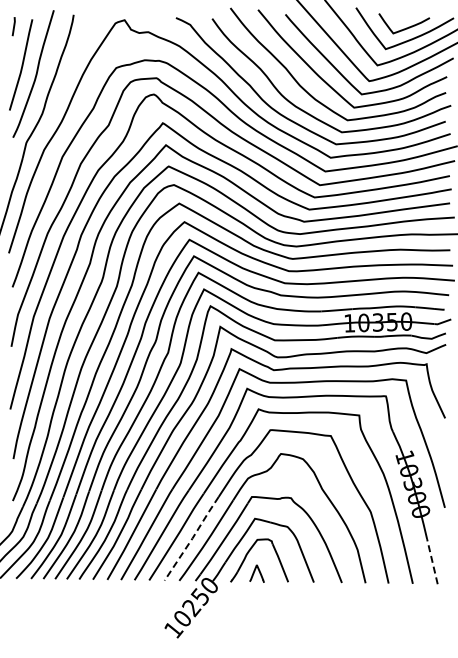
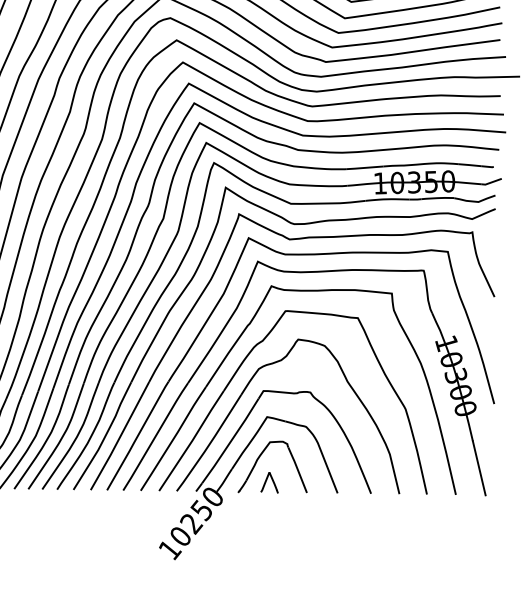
line: (192, 538) -> (192, 440), dashed -> solid
line: (432, 561) -> (479, 468), dashed -> solid

